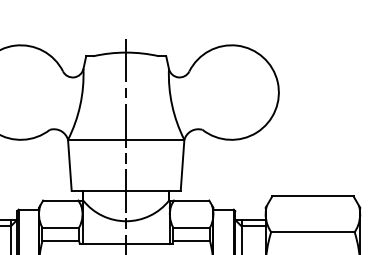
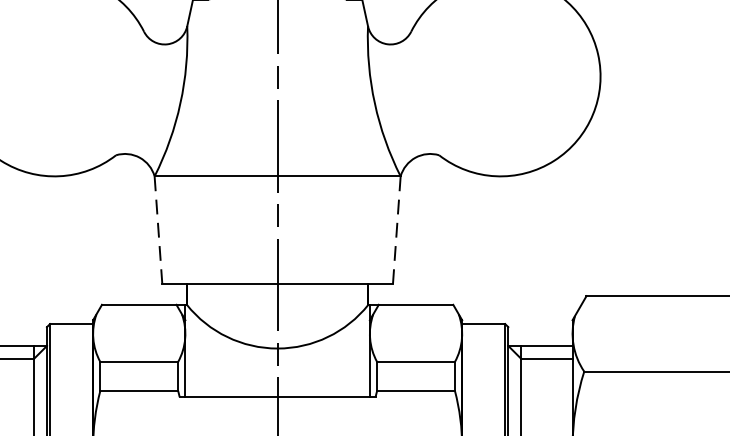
line: (69, 165) -> (157, 230), solid -> dashed
line: (182, 165) -> (396, 230), solid -> dashed

